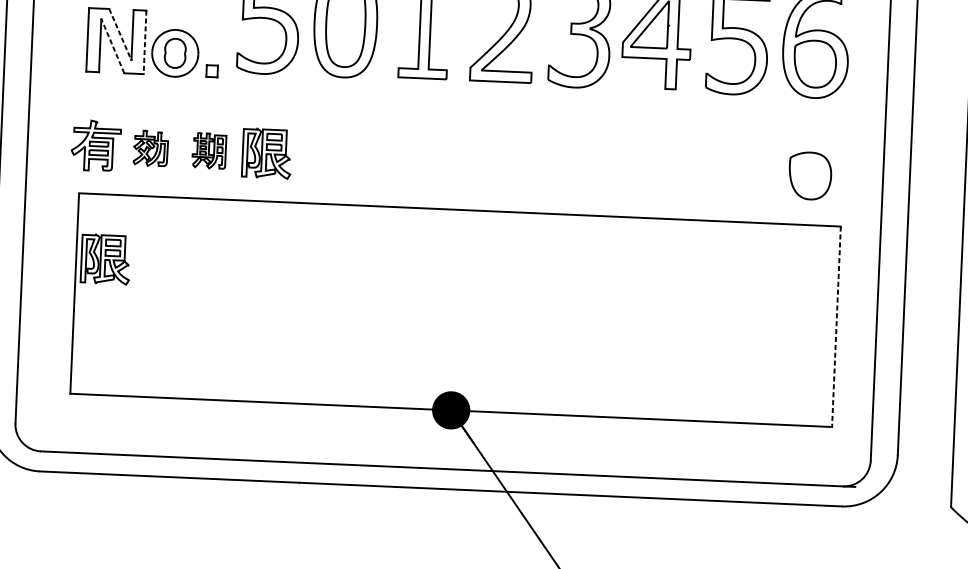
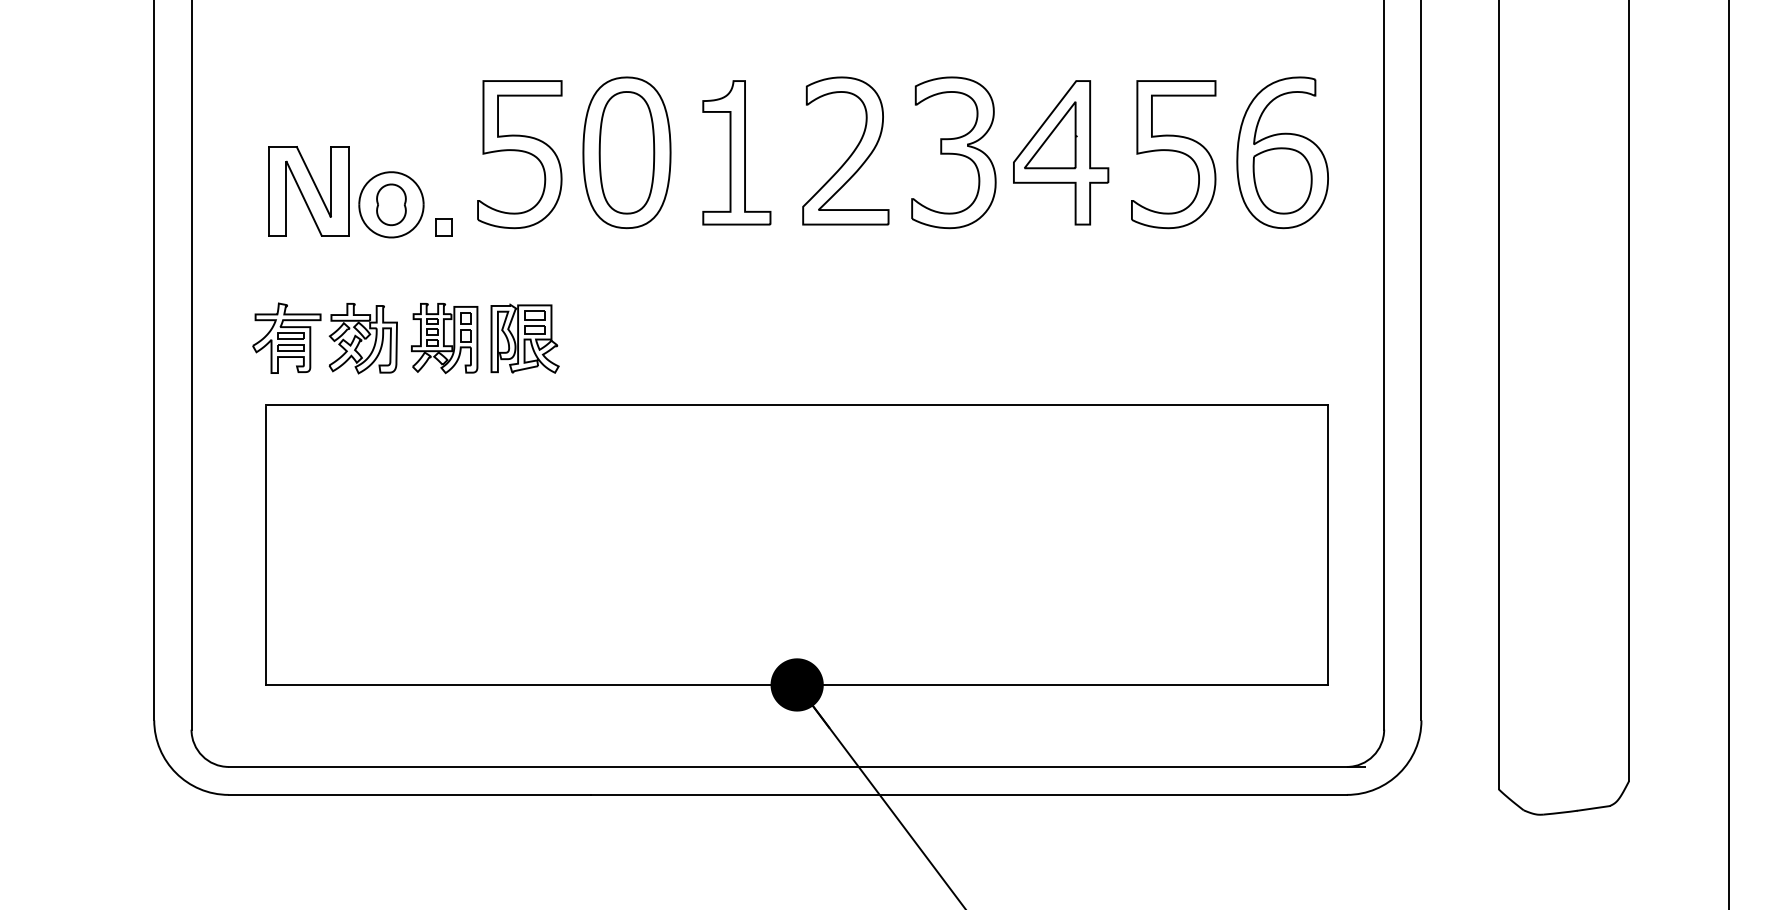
line: (120, 34) -> (313, 181), dashed -> solid
line: (144, 42) -> (348, 191), dashed -> solid
line: (113, 46) -> (304, 198), dashed -> solid
part: (150, 148) -> (362, 338), size x1.43
part: (209, 150) -> (444, 338), size x1.43
part: (810, 175) -> (1282, 336), removed
part: (105, 259) -> (306, 495), removed
line: (836, 327) -> (1328, 545), dashed -> solid

